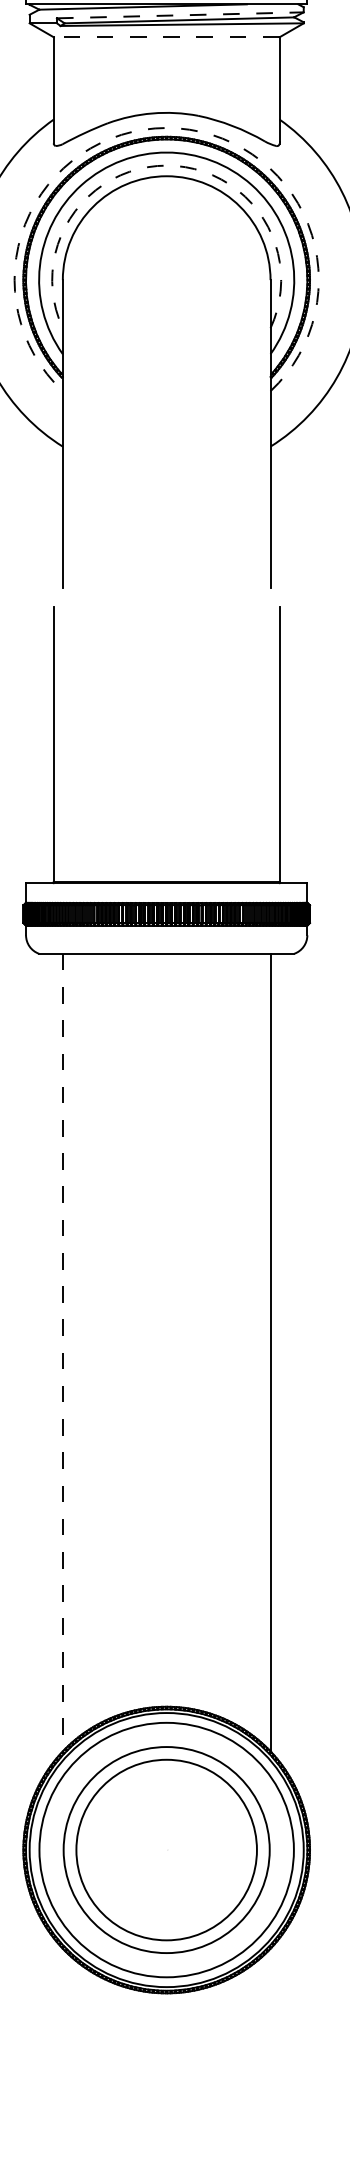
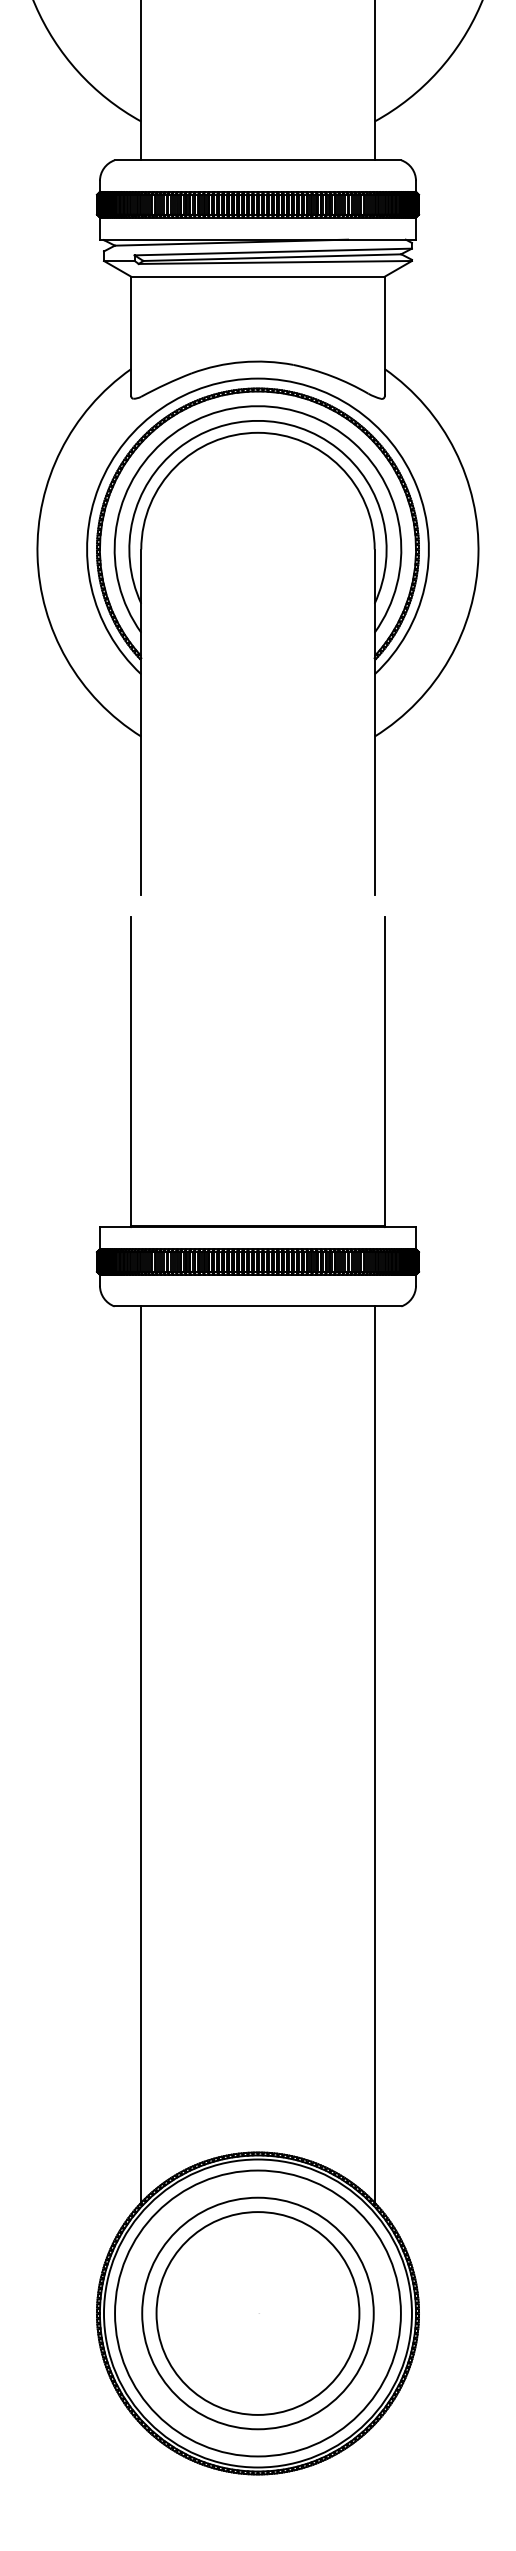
line: (180, 15) -> (273, 252), dashed -> solid
line: (167, 37) -> (258, 276), dashed -> solid
arc: (166, 127) -> (257, 378), dashed -> solid
arc: (166, 165) -> (257, 420), dashed -> solid
line: (63, 1354) -> (141, 1756), dashed -> solid

